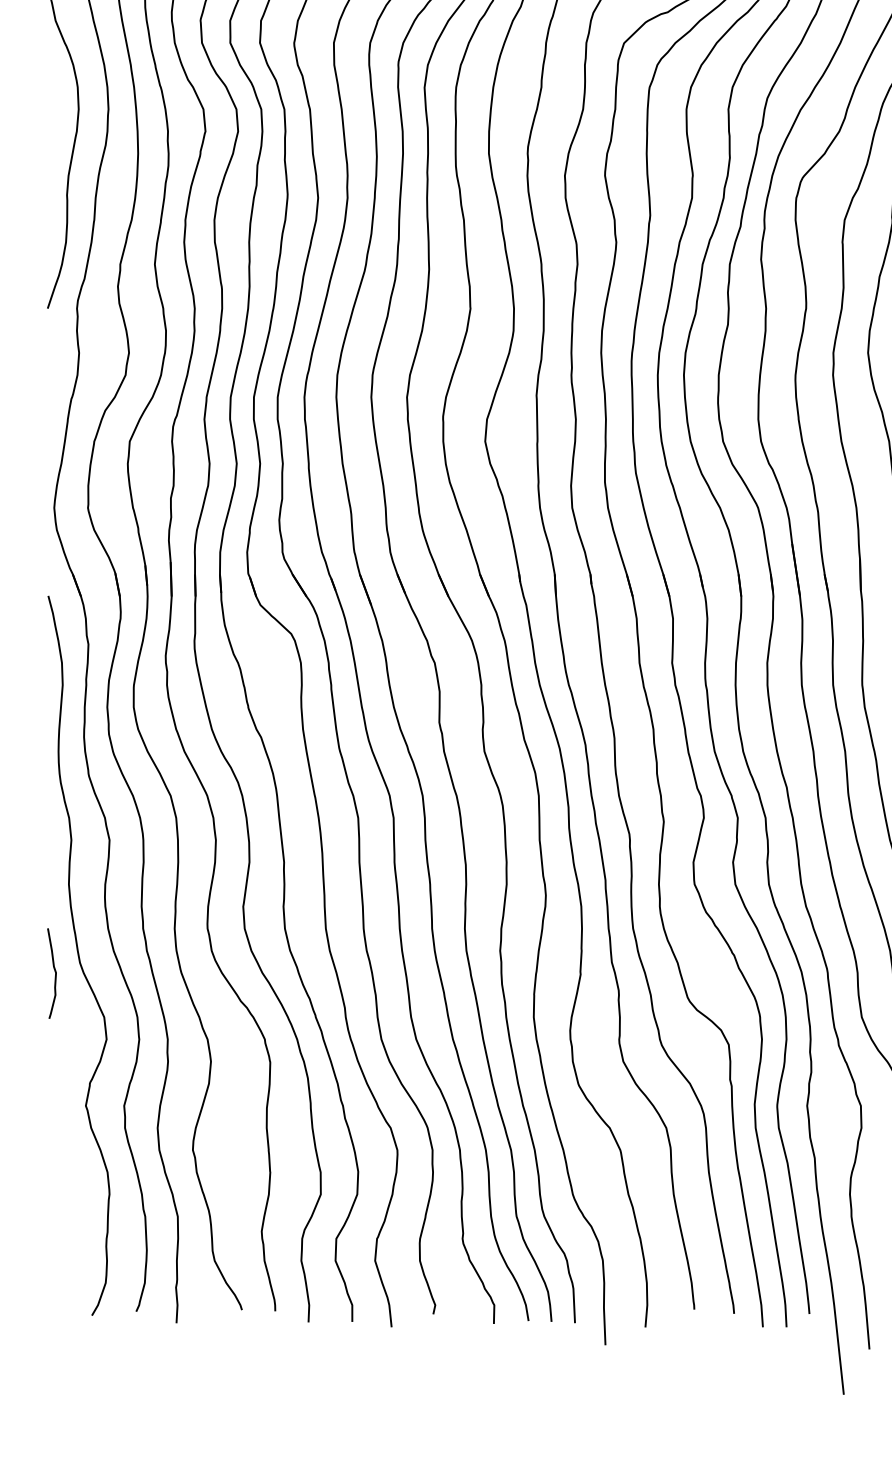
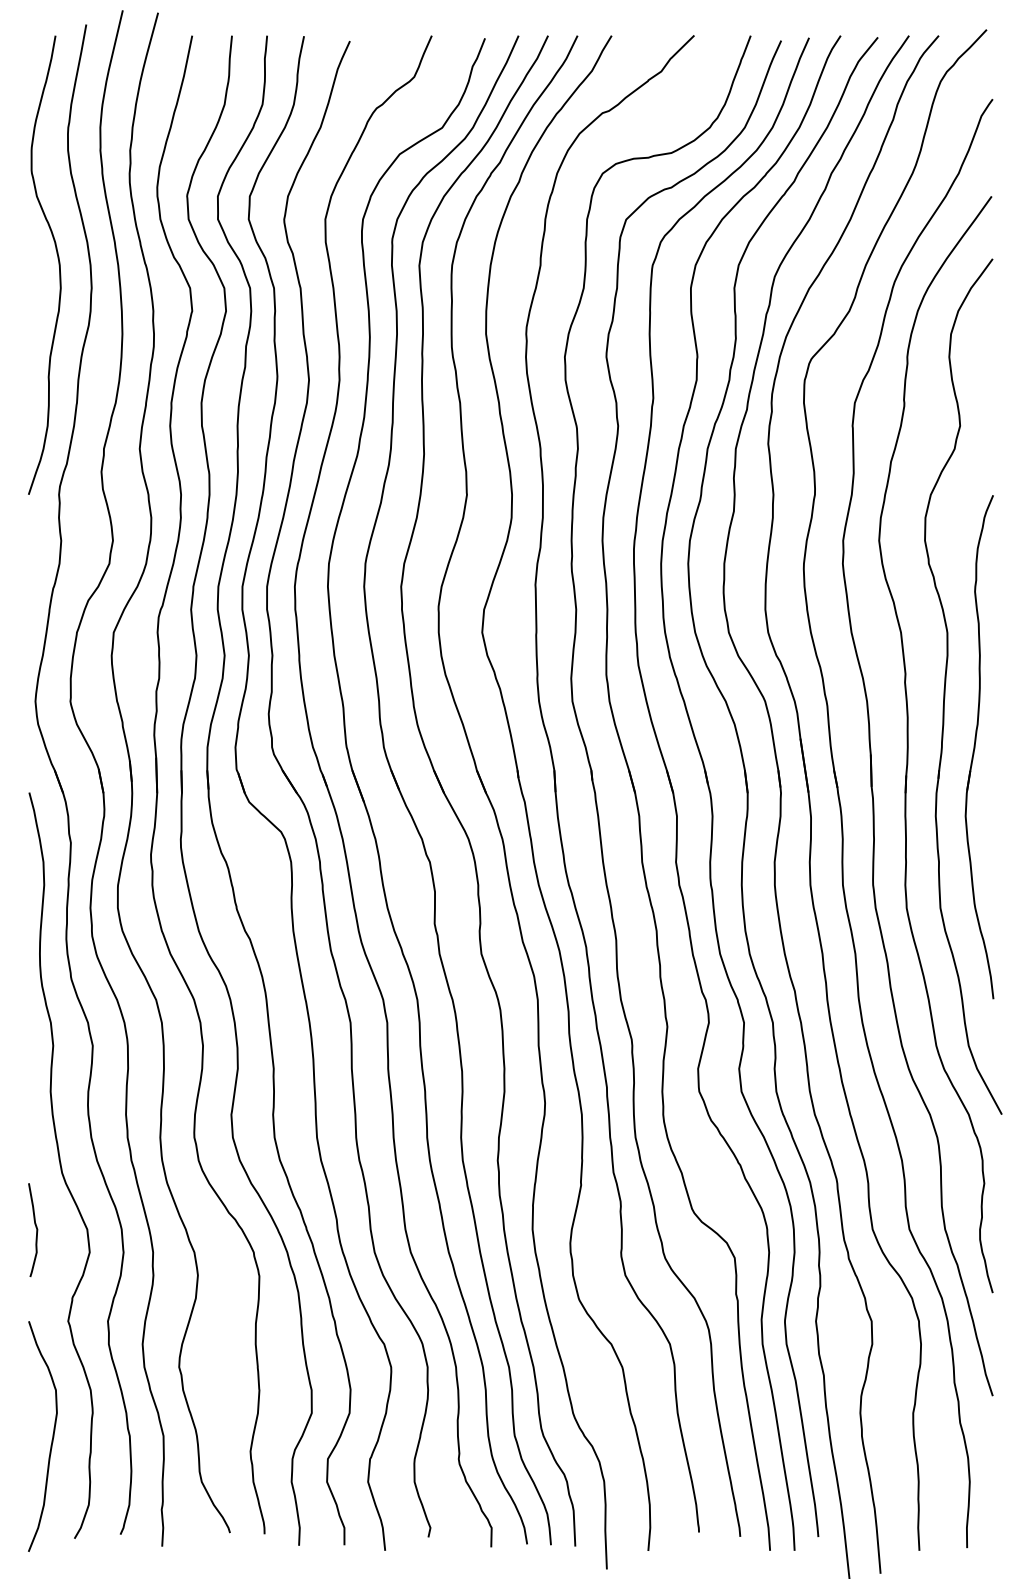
curve: (54, 971) -> (35, 1227), moved
curve: (69, 1219) -> (51, 1439), added

